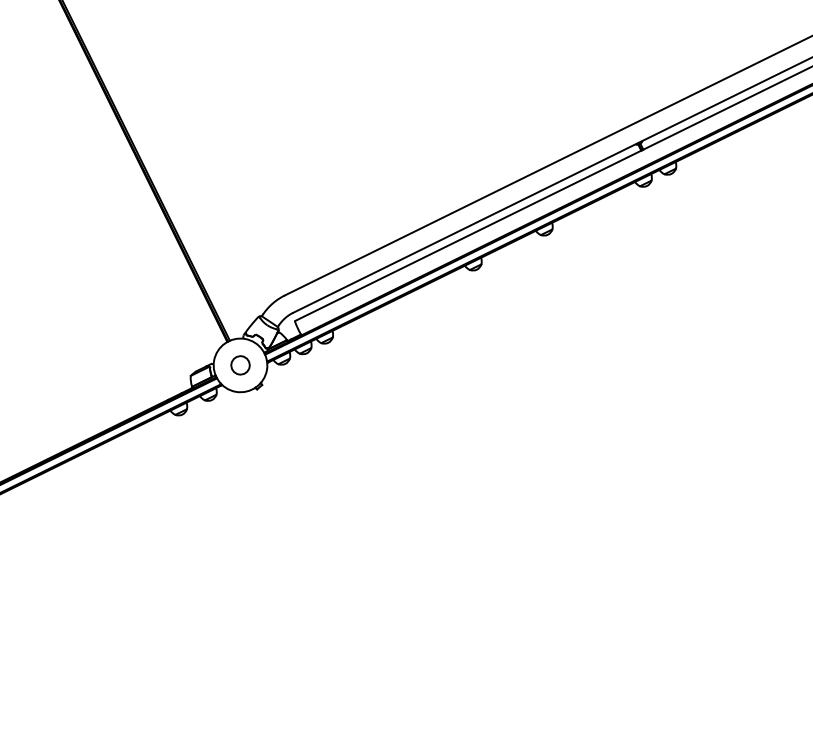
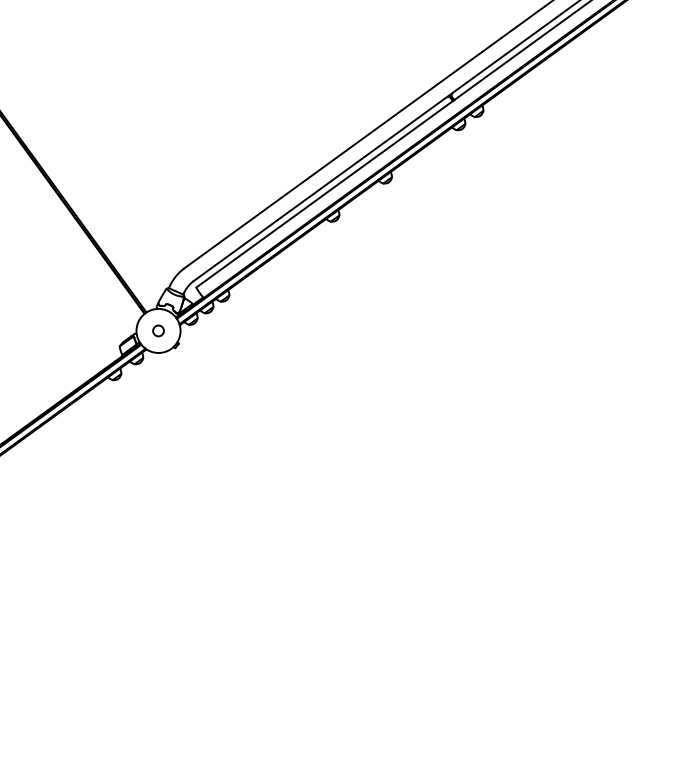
circle: (240, 364) -> (158, 330), size x0.71

